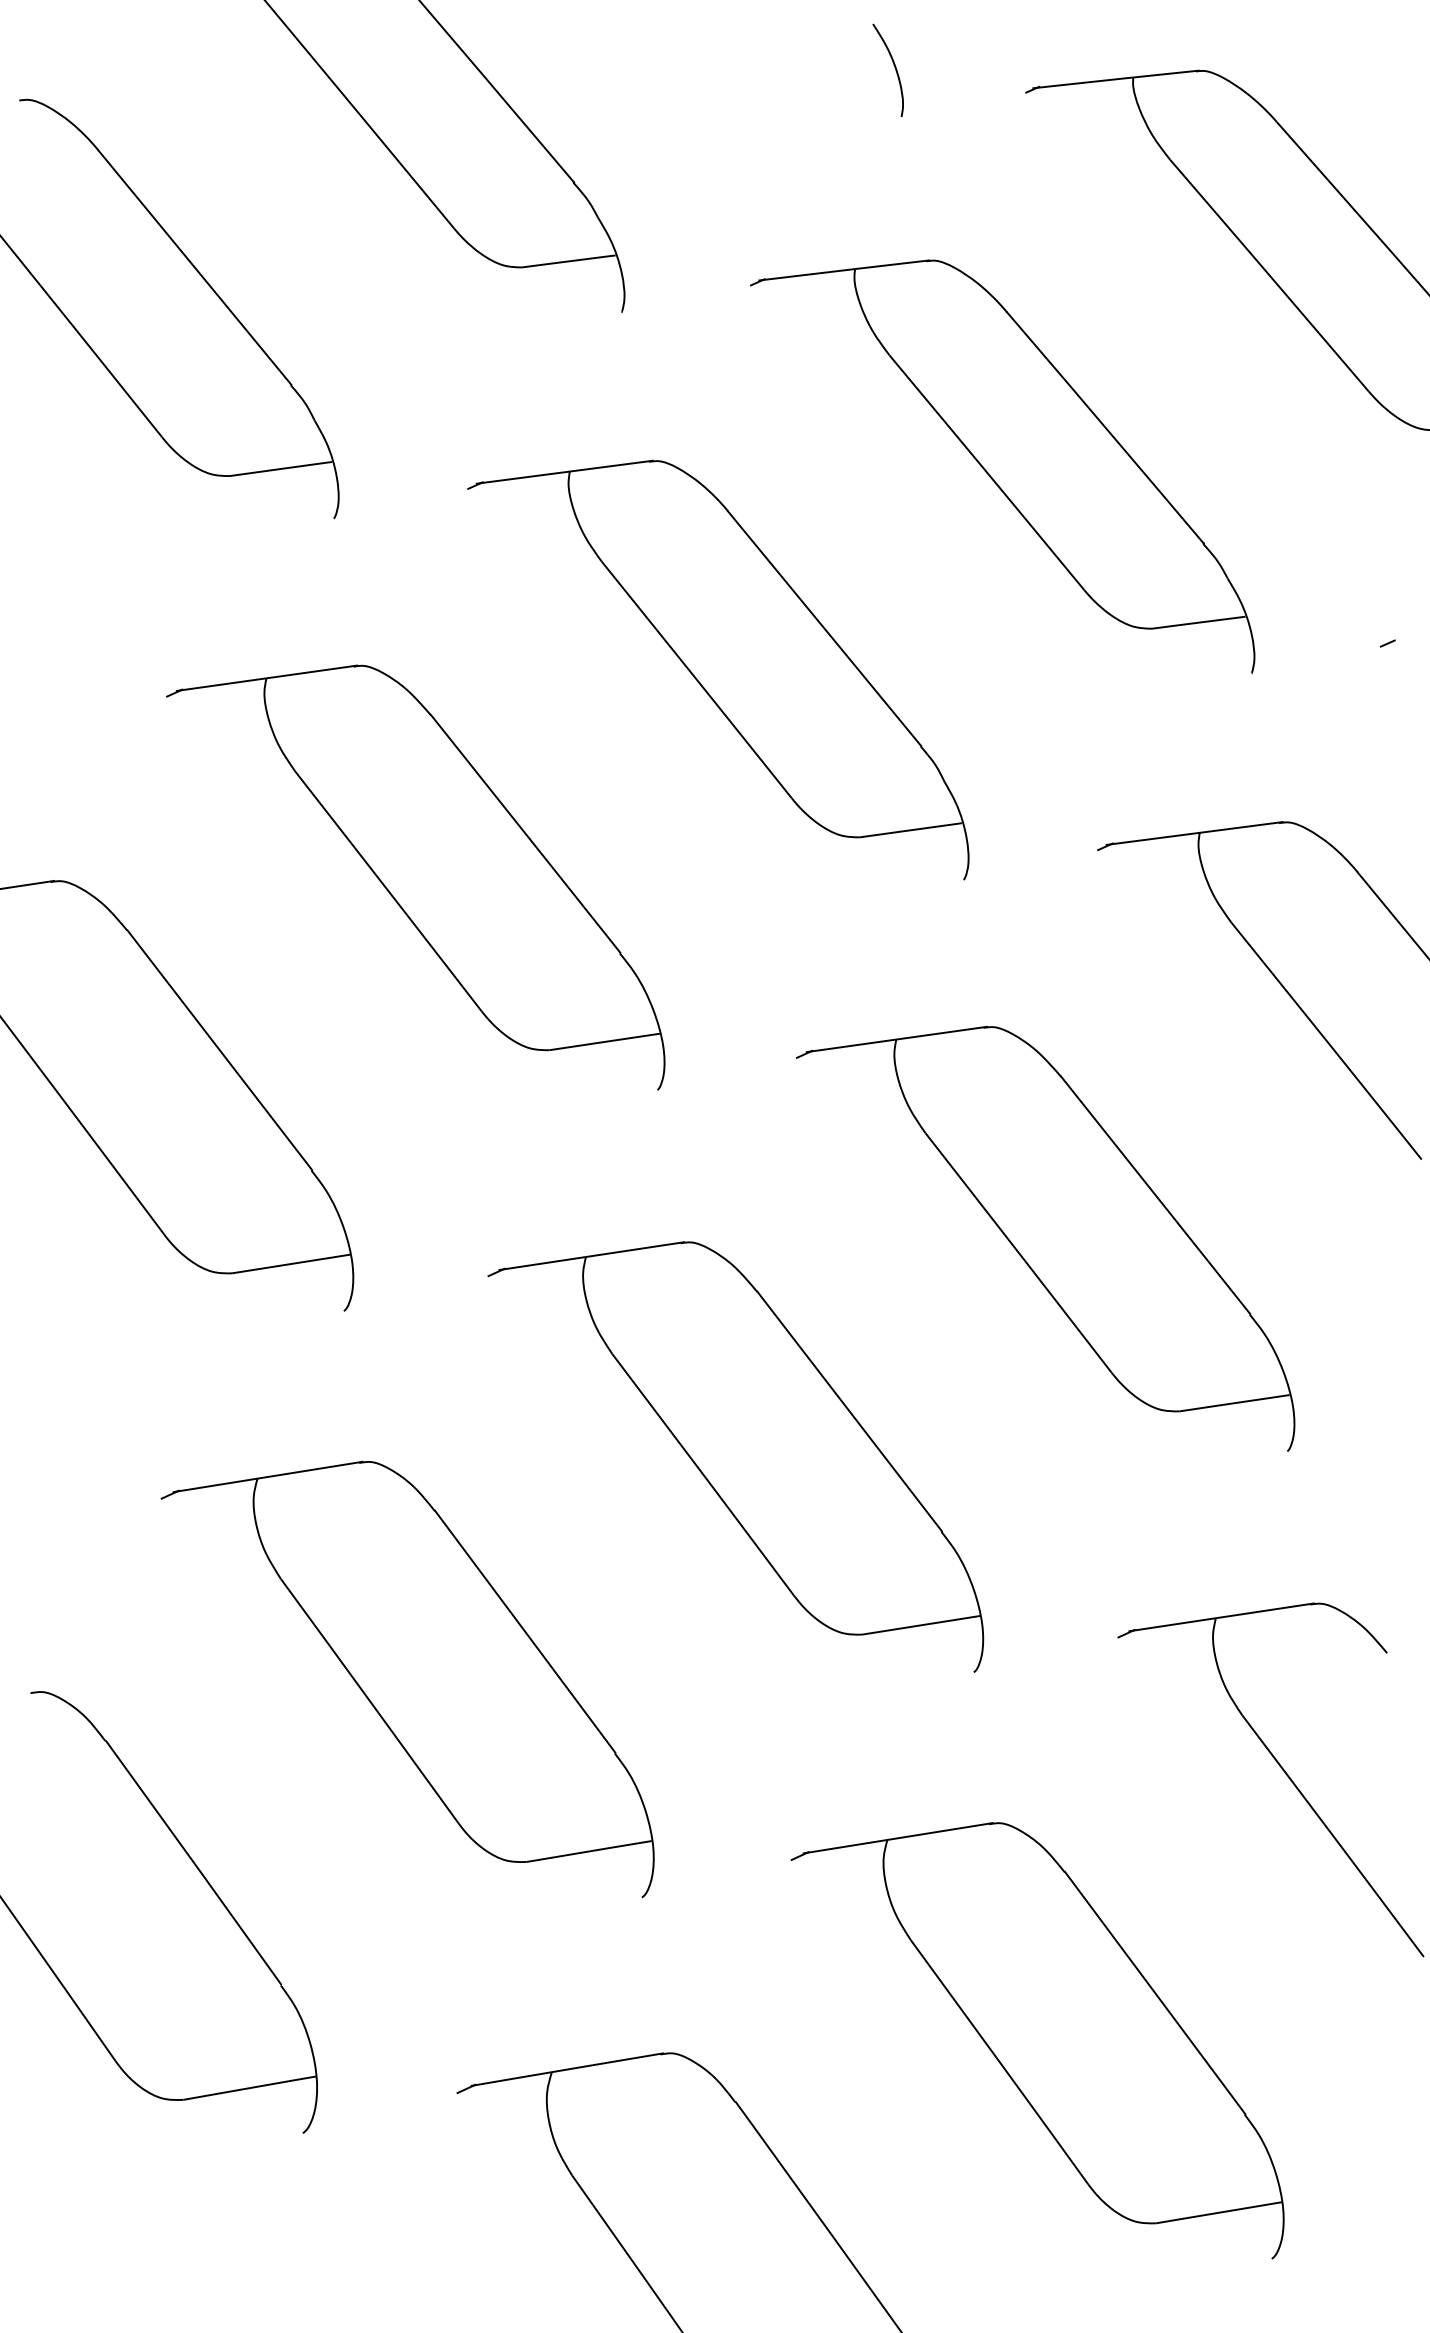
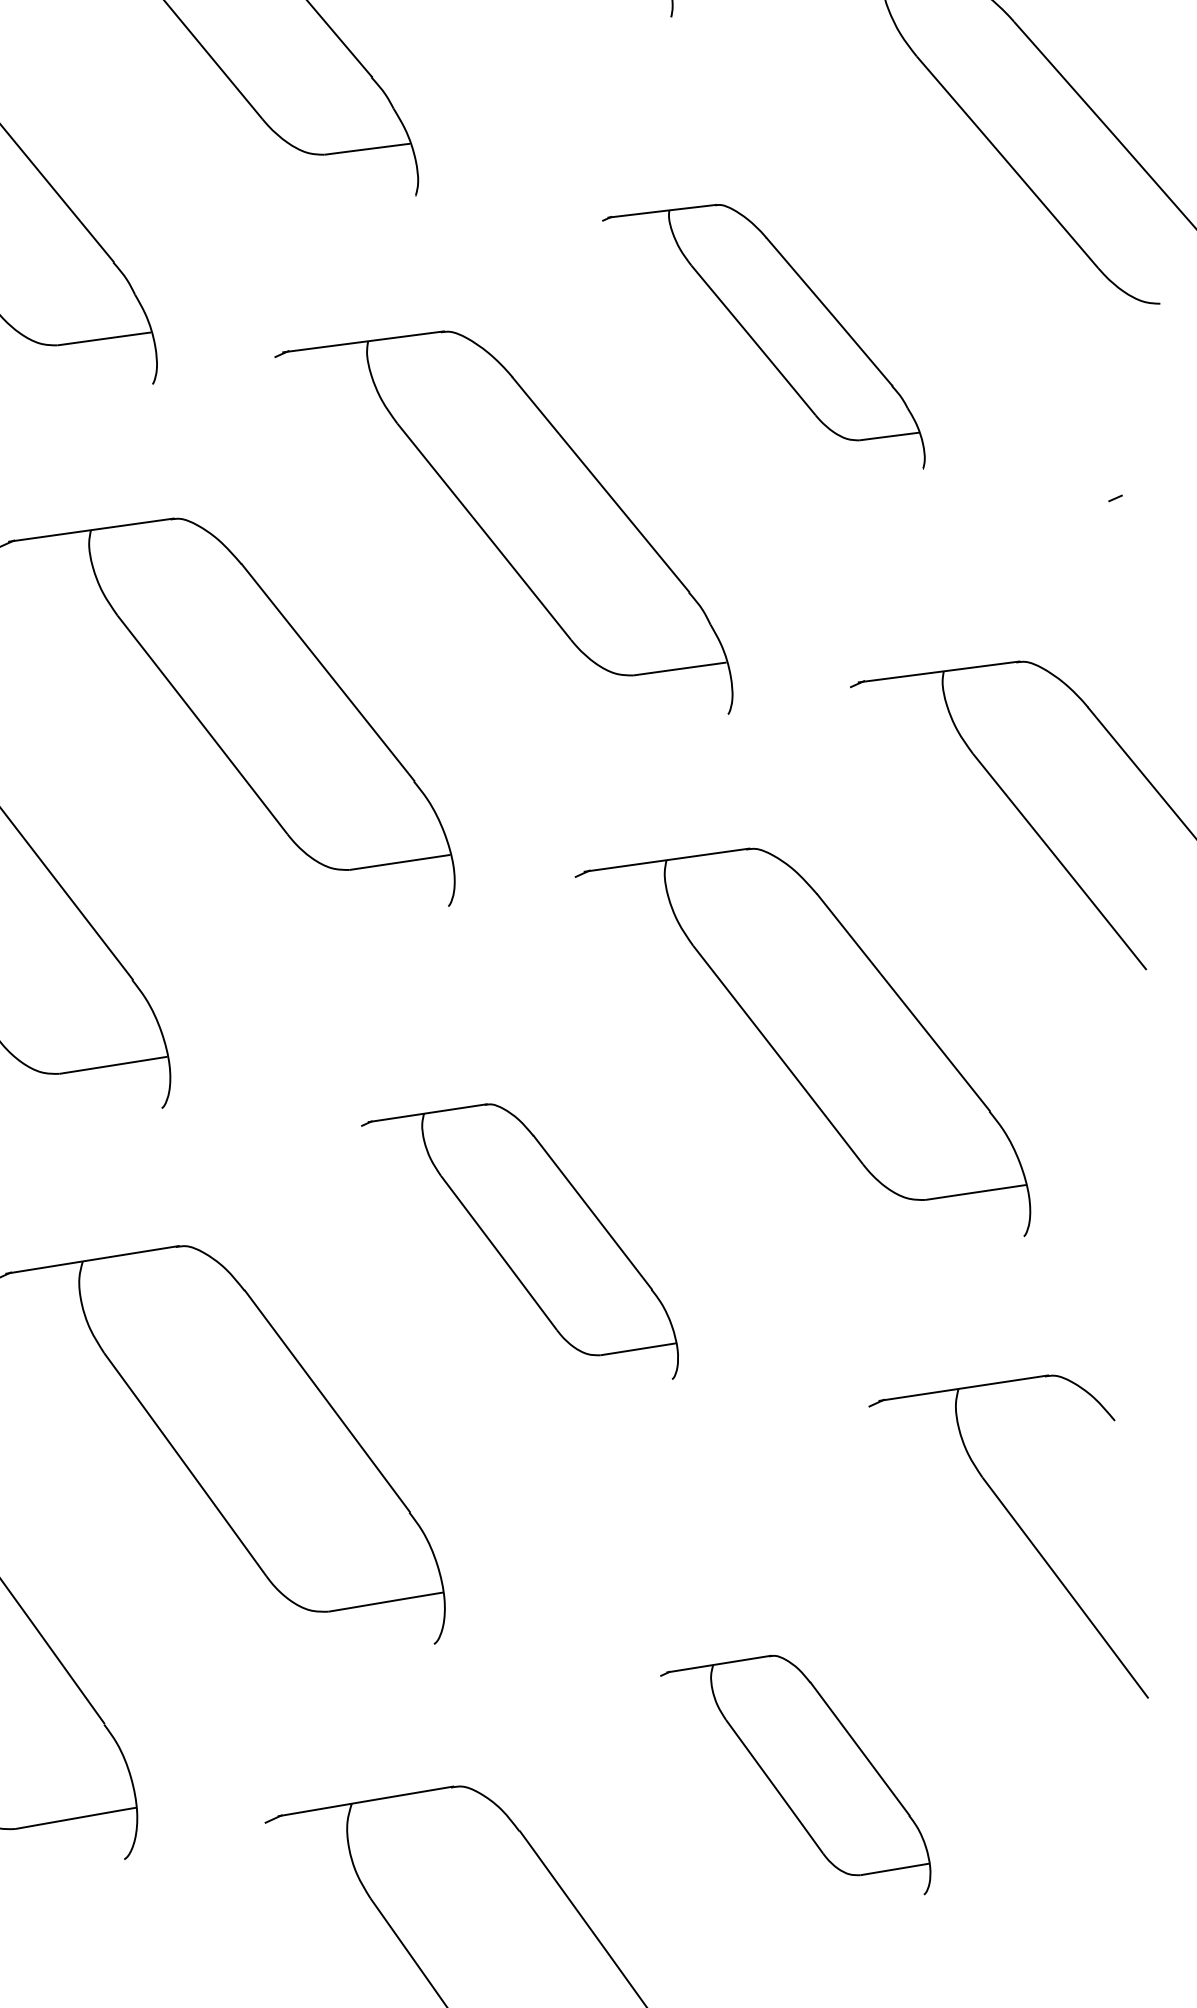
part: (1002, 466) -> (763, 336), size x0.7
part: (735, 1456) -> (519, 1241), size x0.7
part: (1037, 2040) -> (795, 1774), size x0.6

